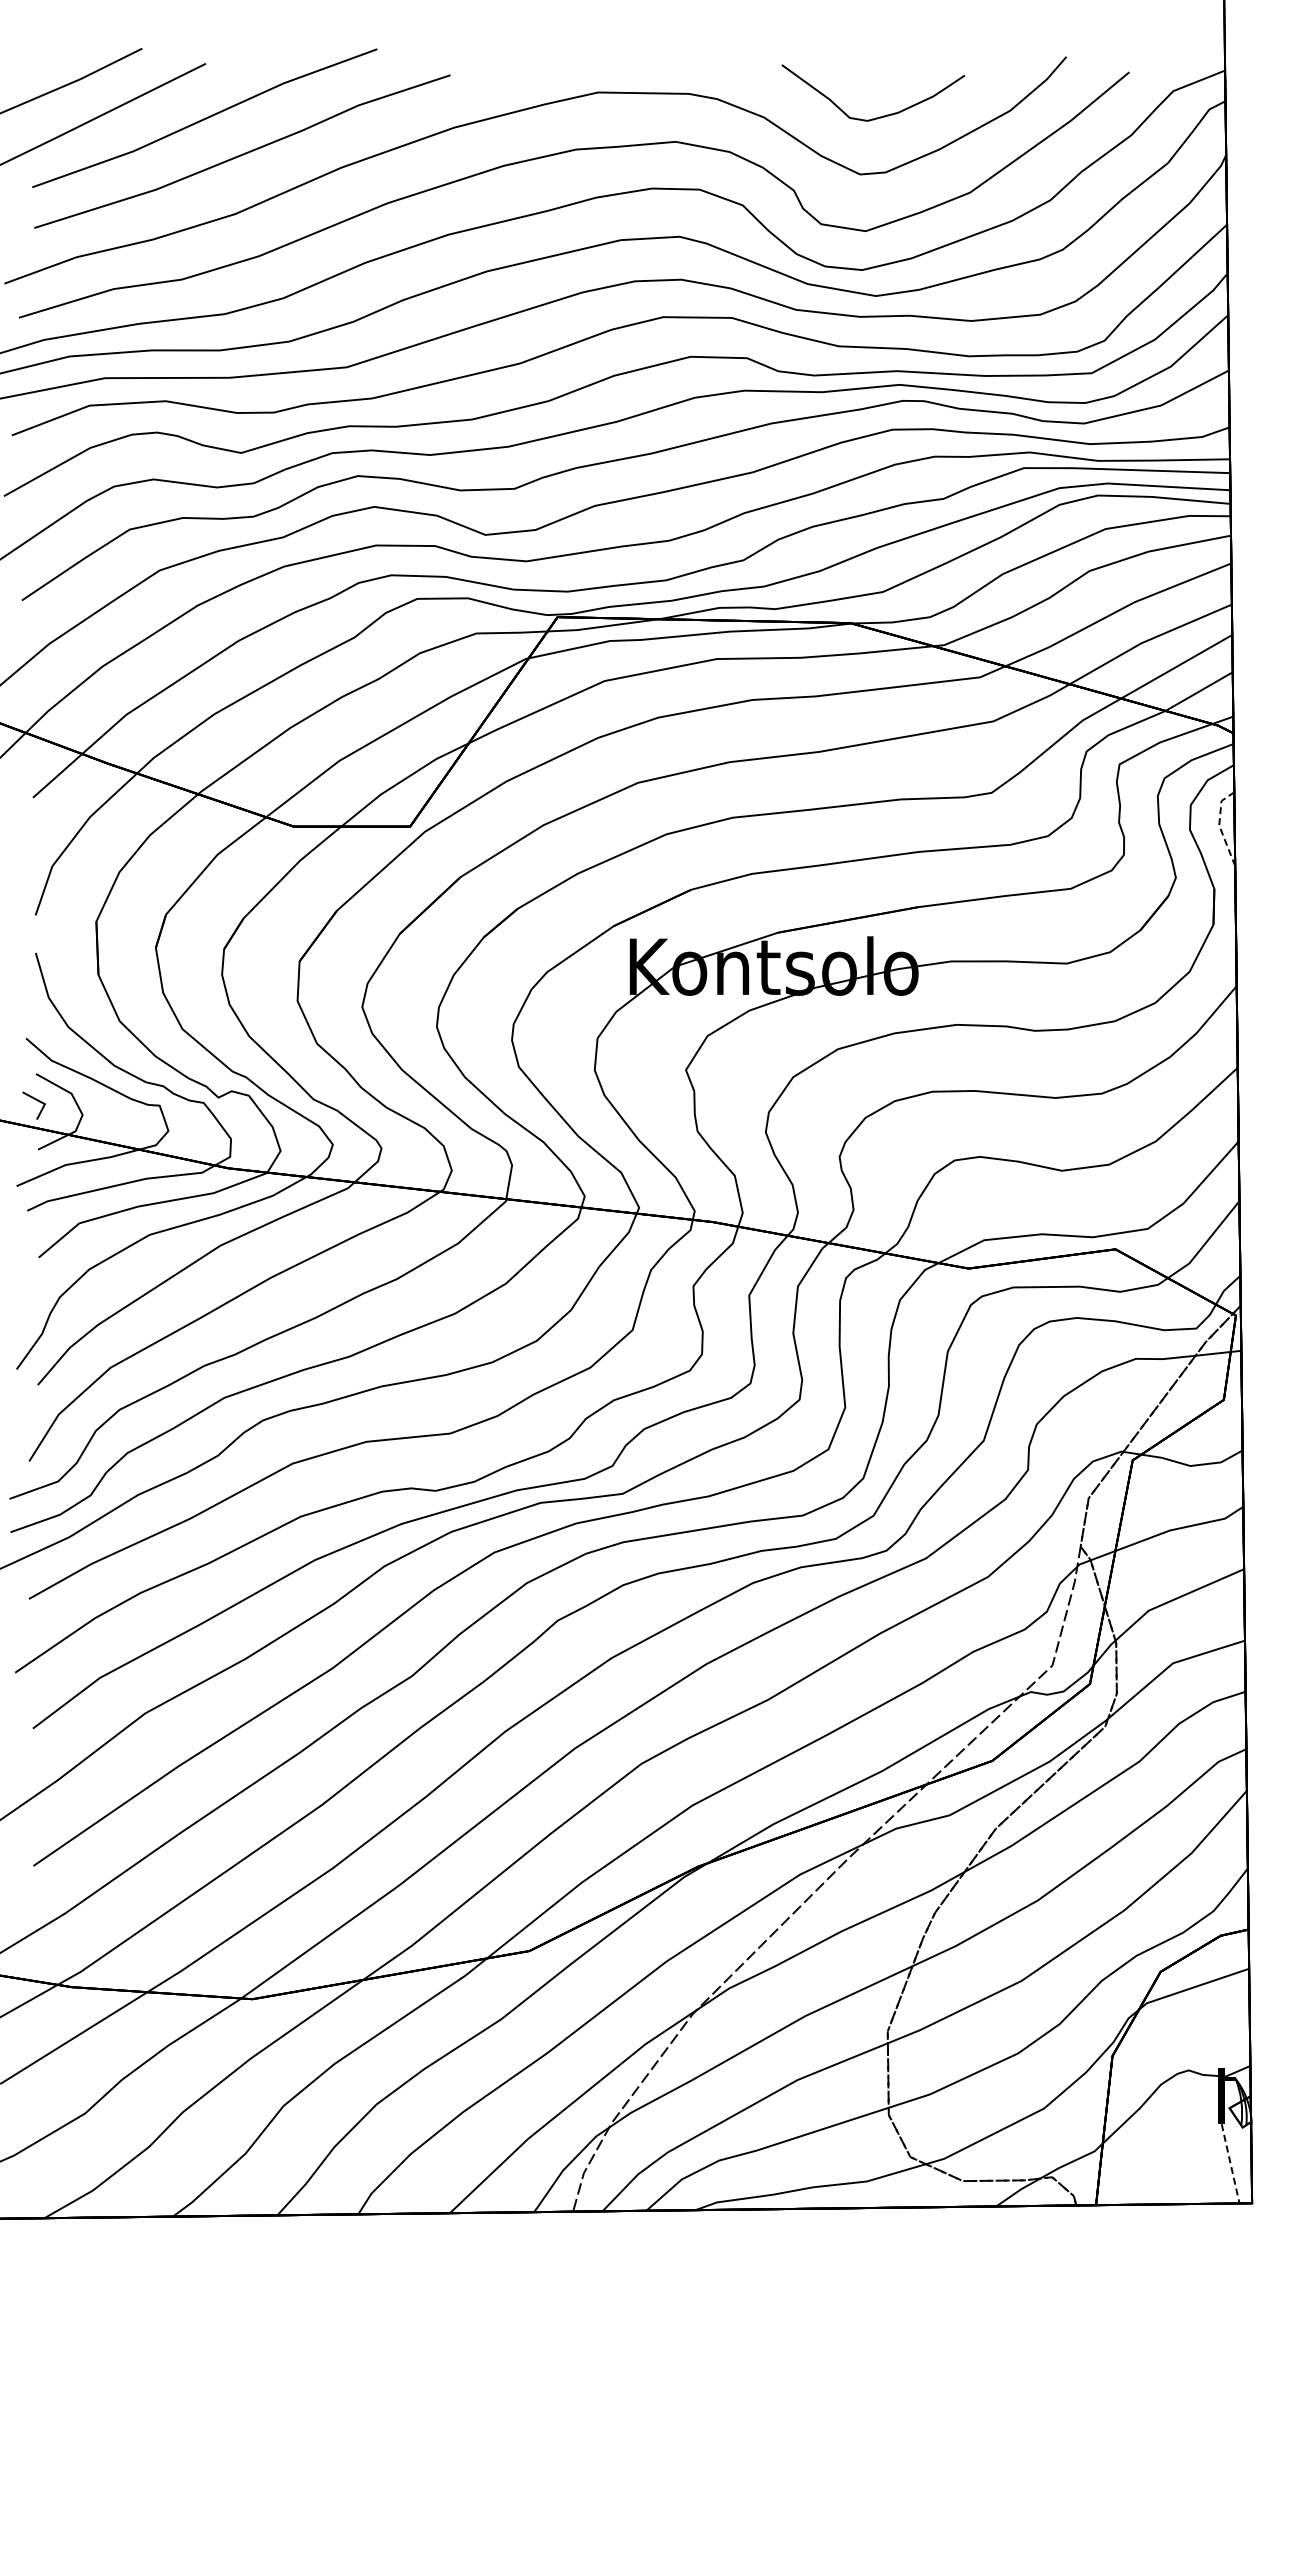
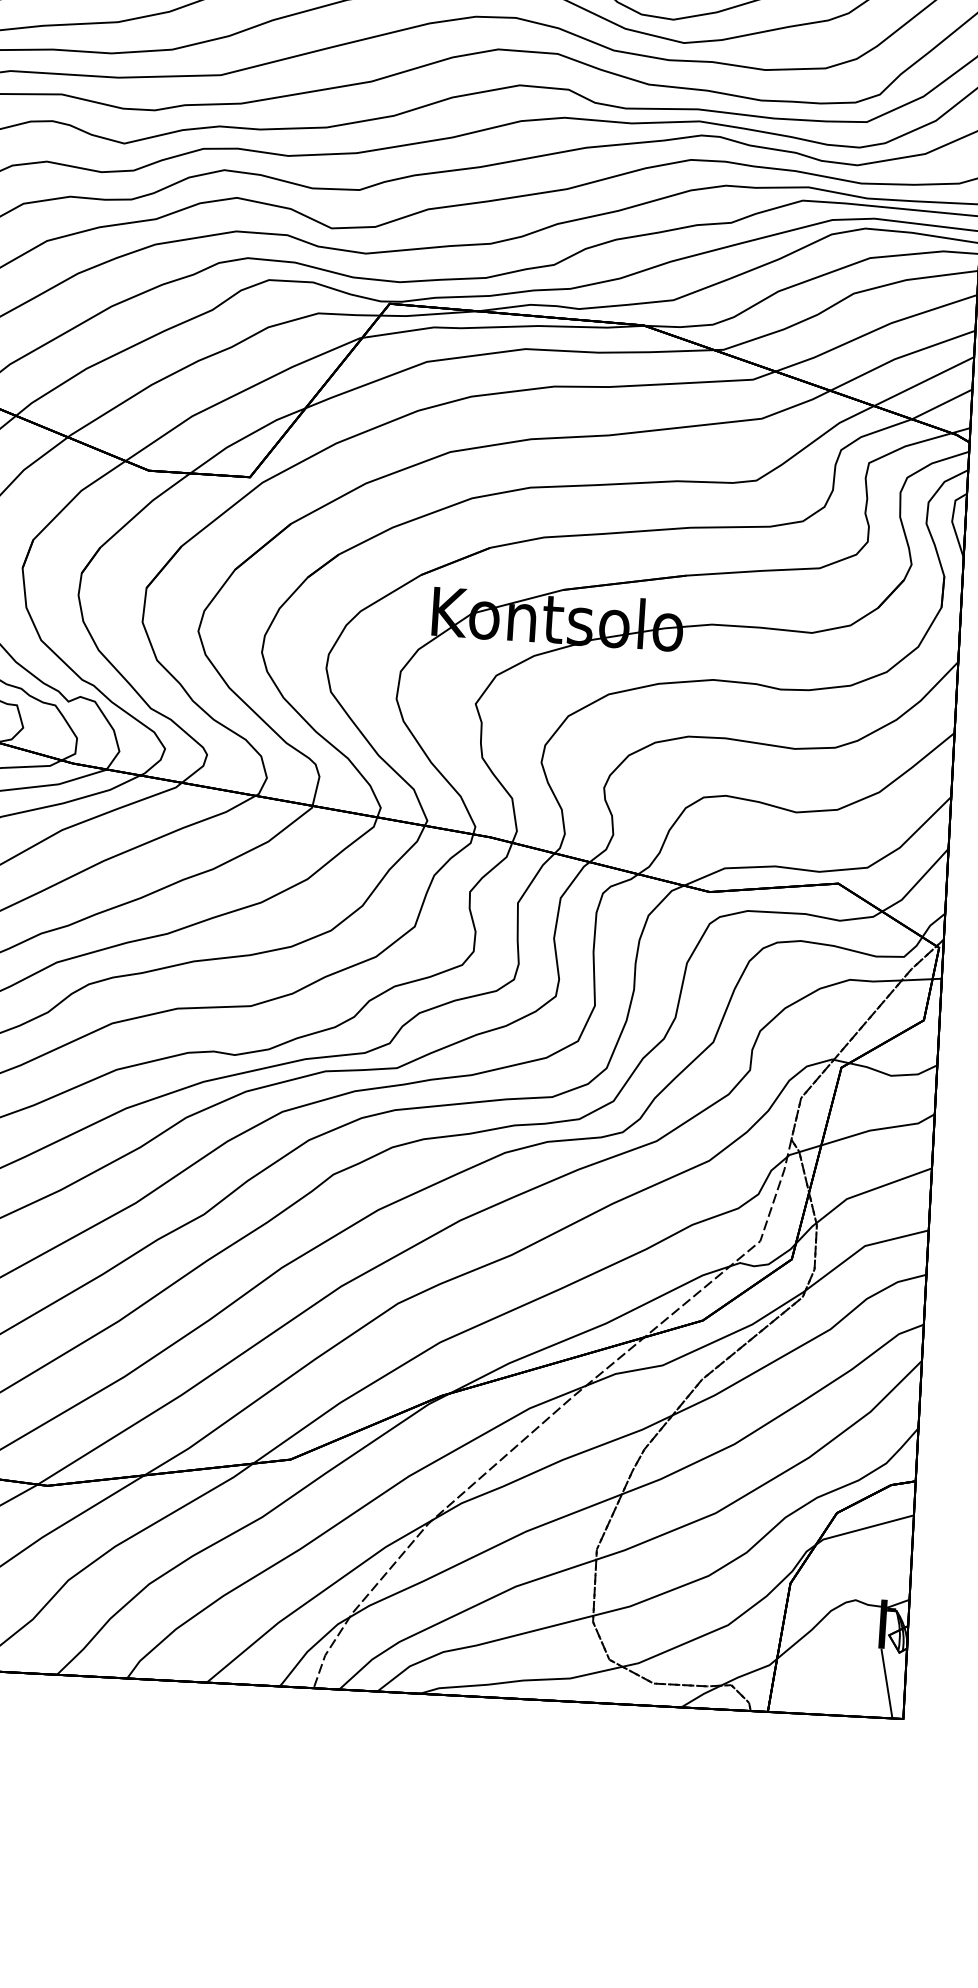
line: (1219, 825) -> (952, 521), dashed -> solid
line: (1230, 2163) -> (886, 1683), dashed -> solid

